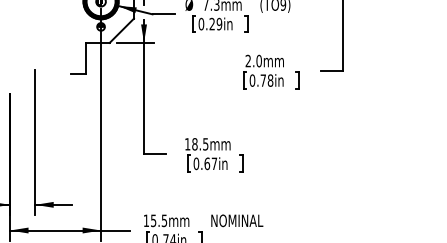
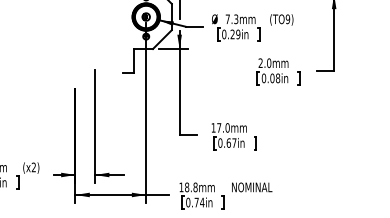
text: (263, 80) -> (272, 78), 0.78in -> 0.08in
text: (200, 143) -> (223, 127), 18.5mm -> 17.0mm
text: (159, 220) -> (191, 187), 15.5mm -> 18.8mm

